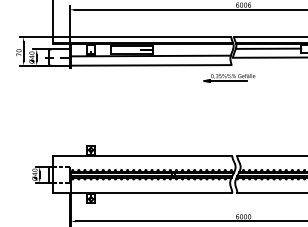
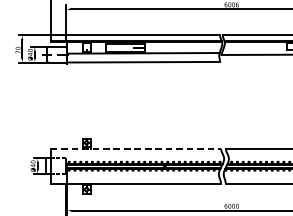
line: (268, 48) -> (255, 46), removed
part: (229, 78) -> (218, 74), removed
line: (142, 156) -> (135, 148), solid -> dashed

